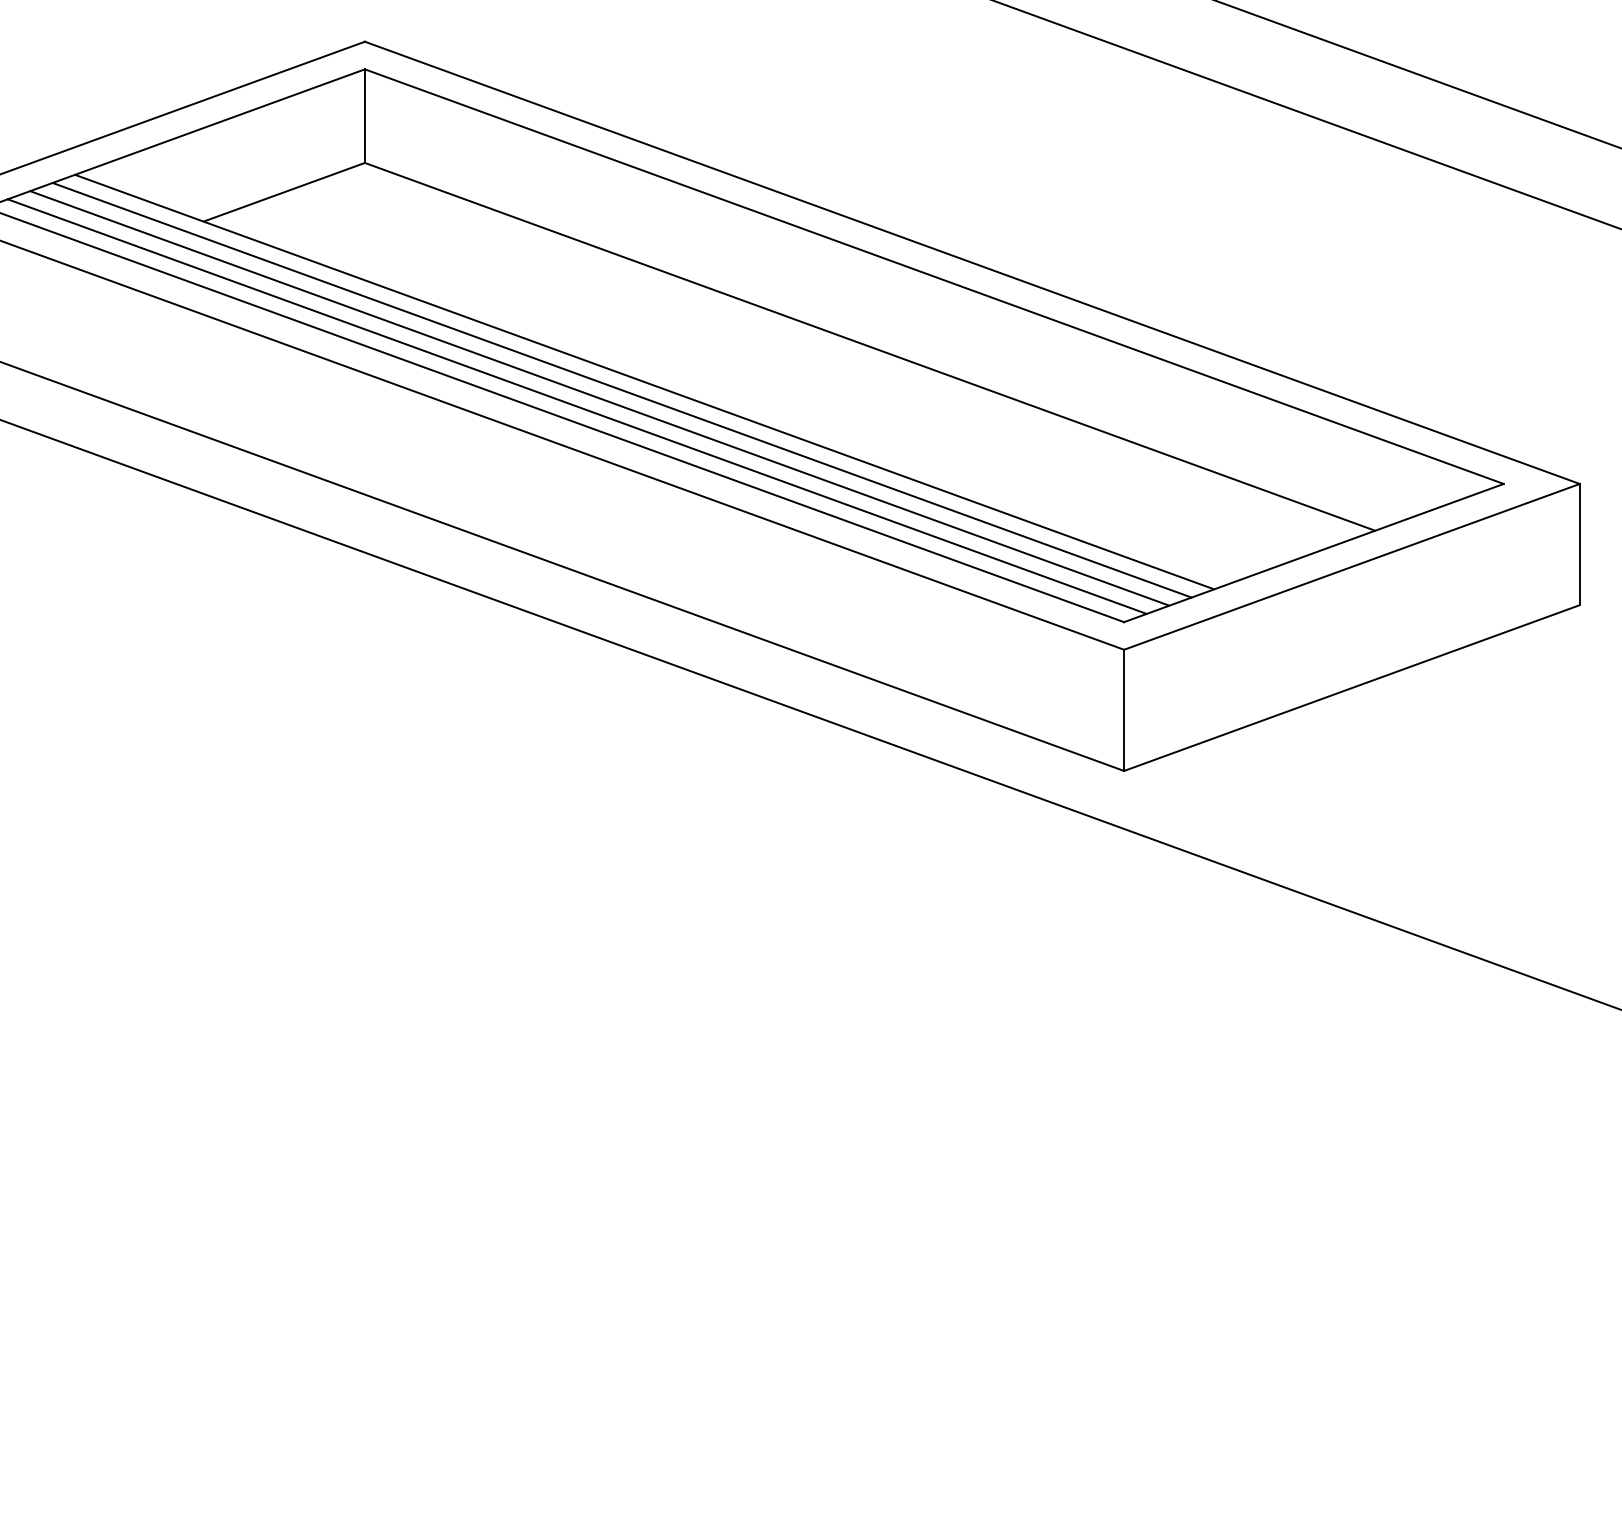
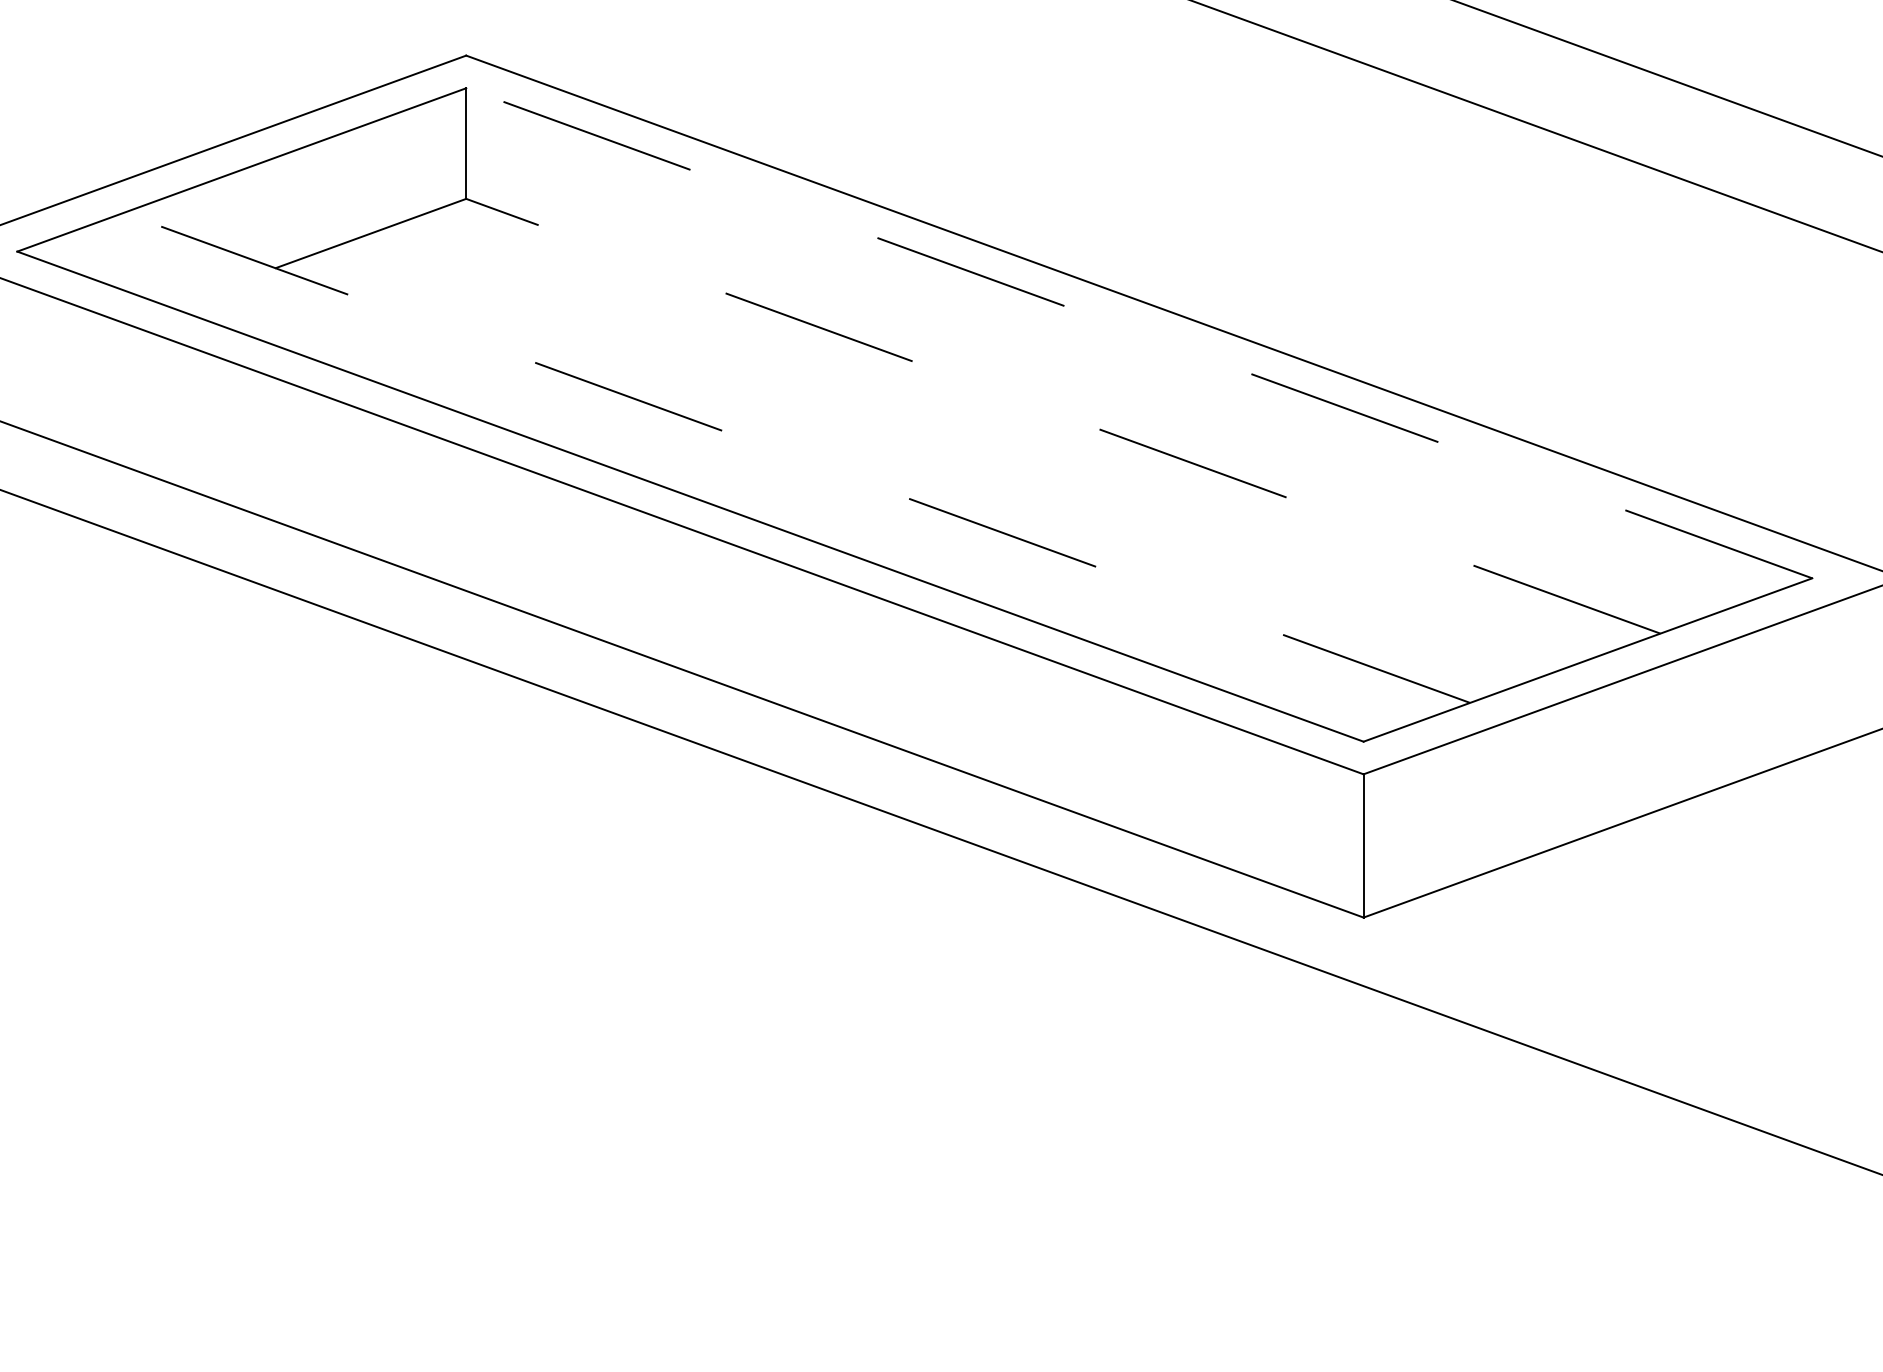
line: (934, 276) -> (1139, 333), solid -> dashed
line: (870, 346) -> (1063, 415), solid -> dashed
line: (644, 381) -> (796, 457), solid -> dashed
line: (621, 389) -> (769, 466), removed
line: (599, 398) -> (743, 477), removed
line: (576, 406) -> (716, 486), removed

